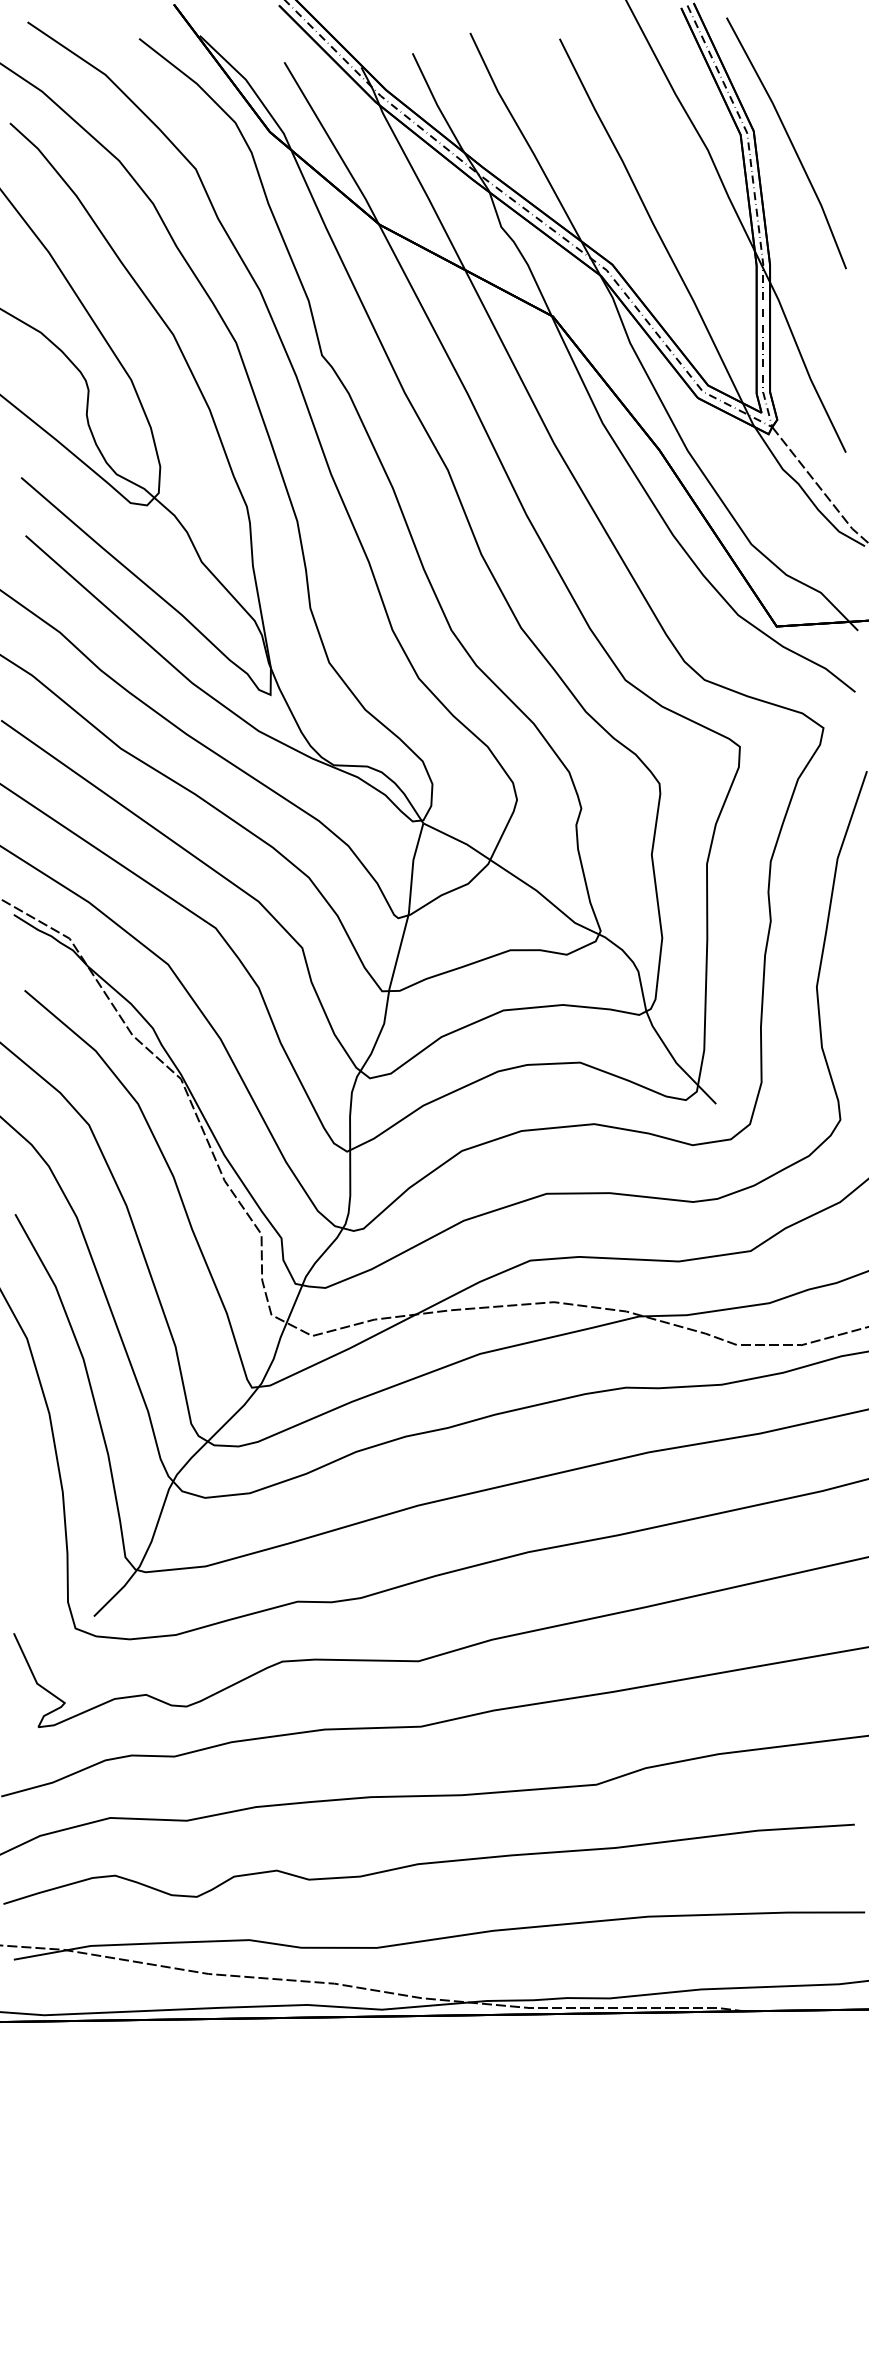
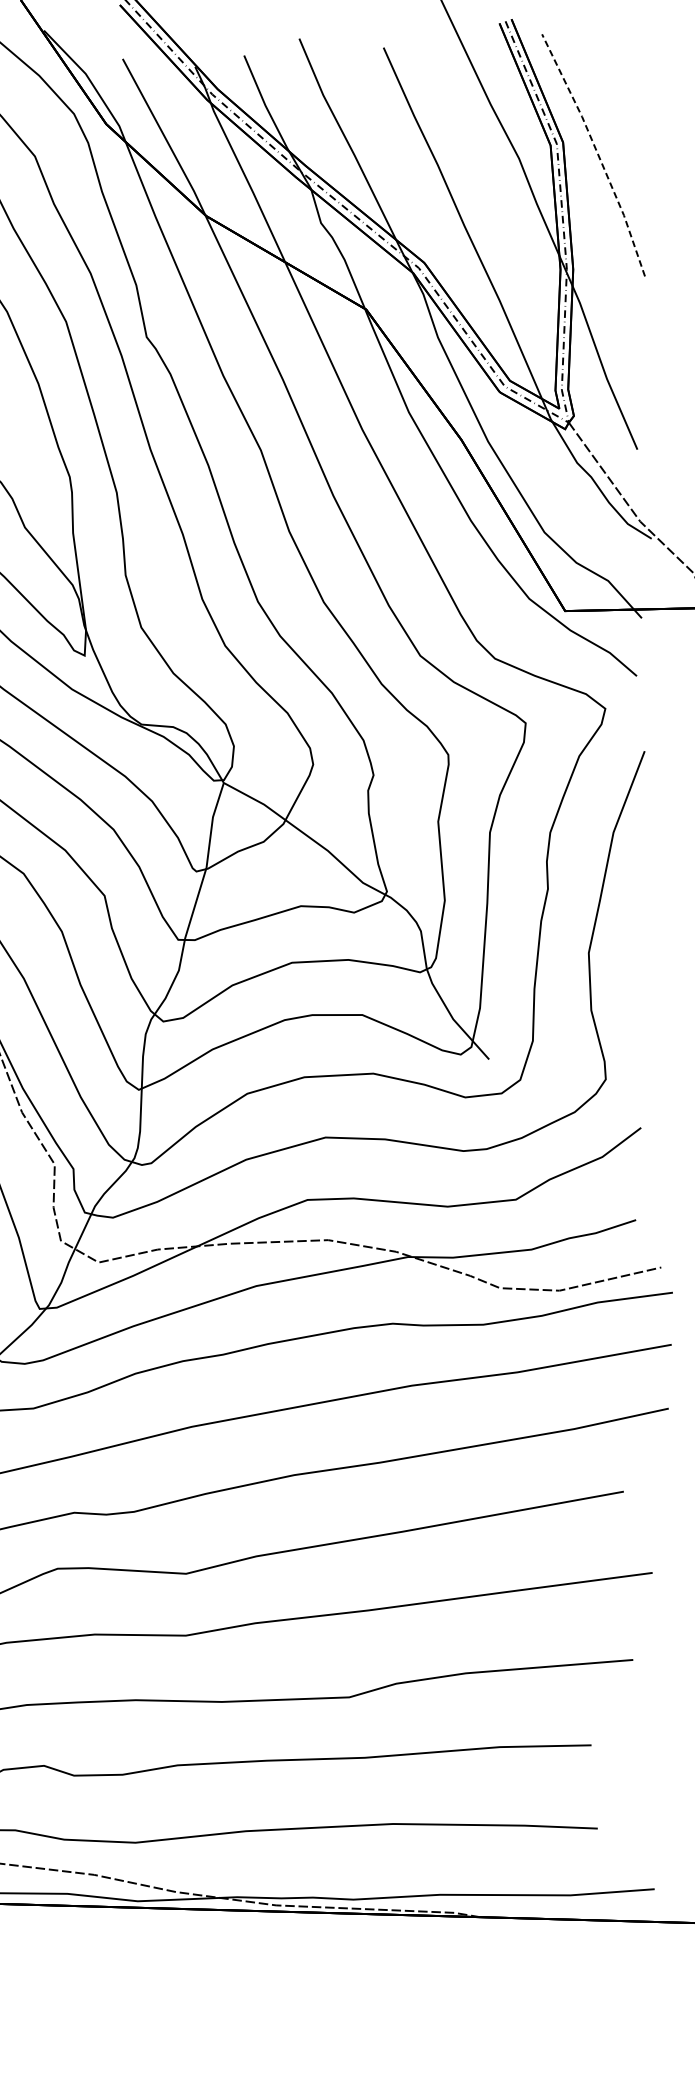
line: (790, 141) -> (597, 153), solid -> dashed

